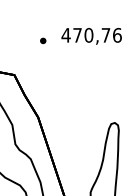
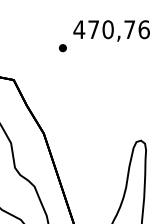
part: (43, 40) -> (63, 47), moved

